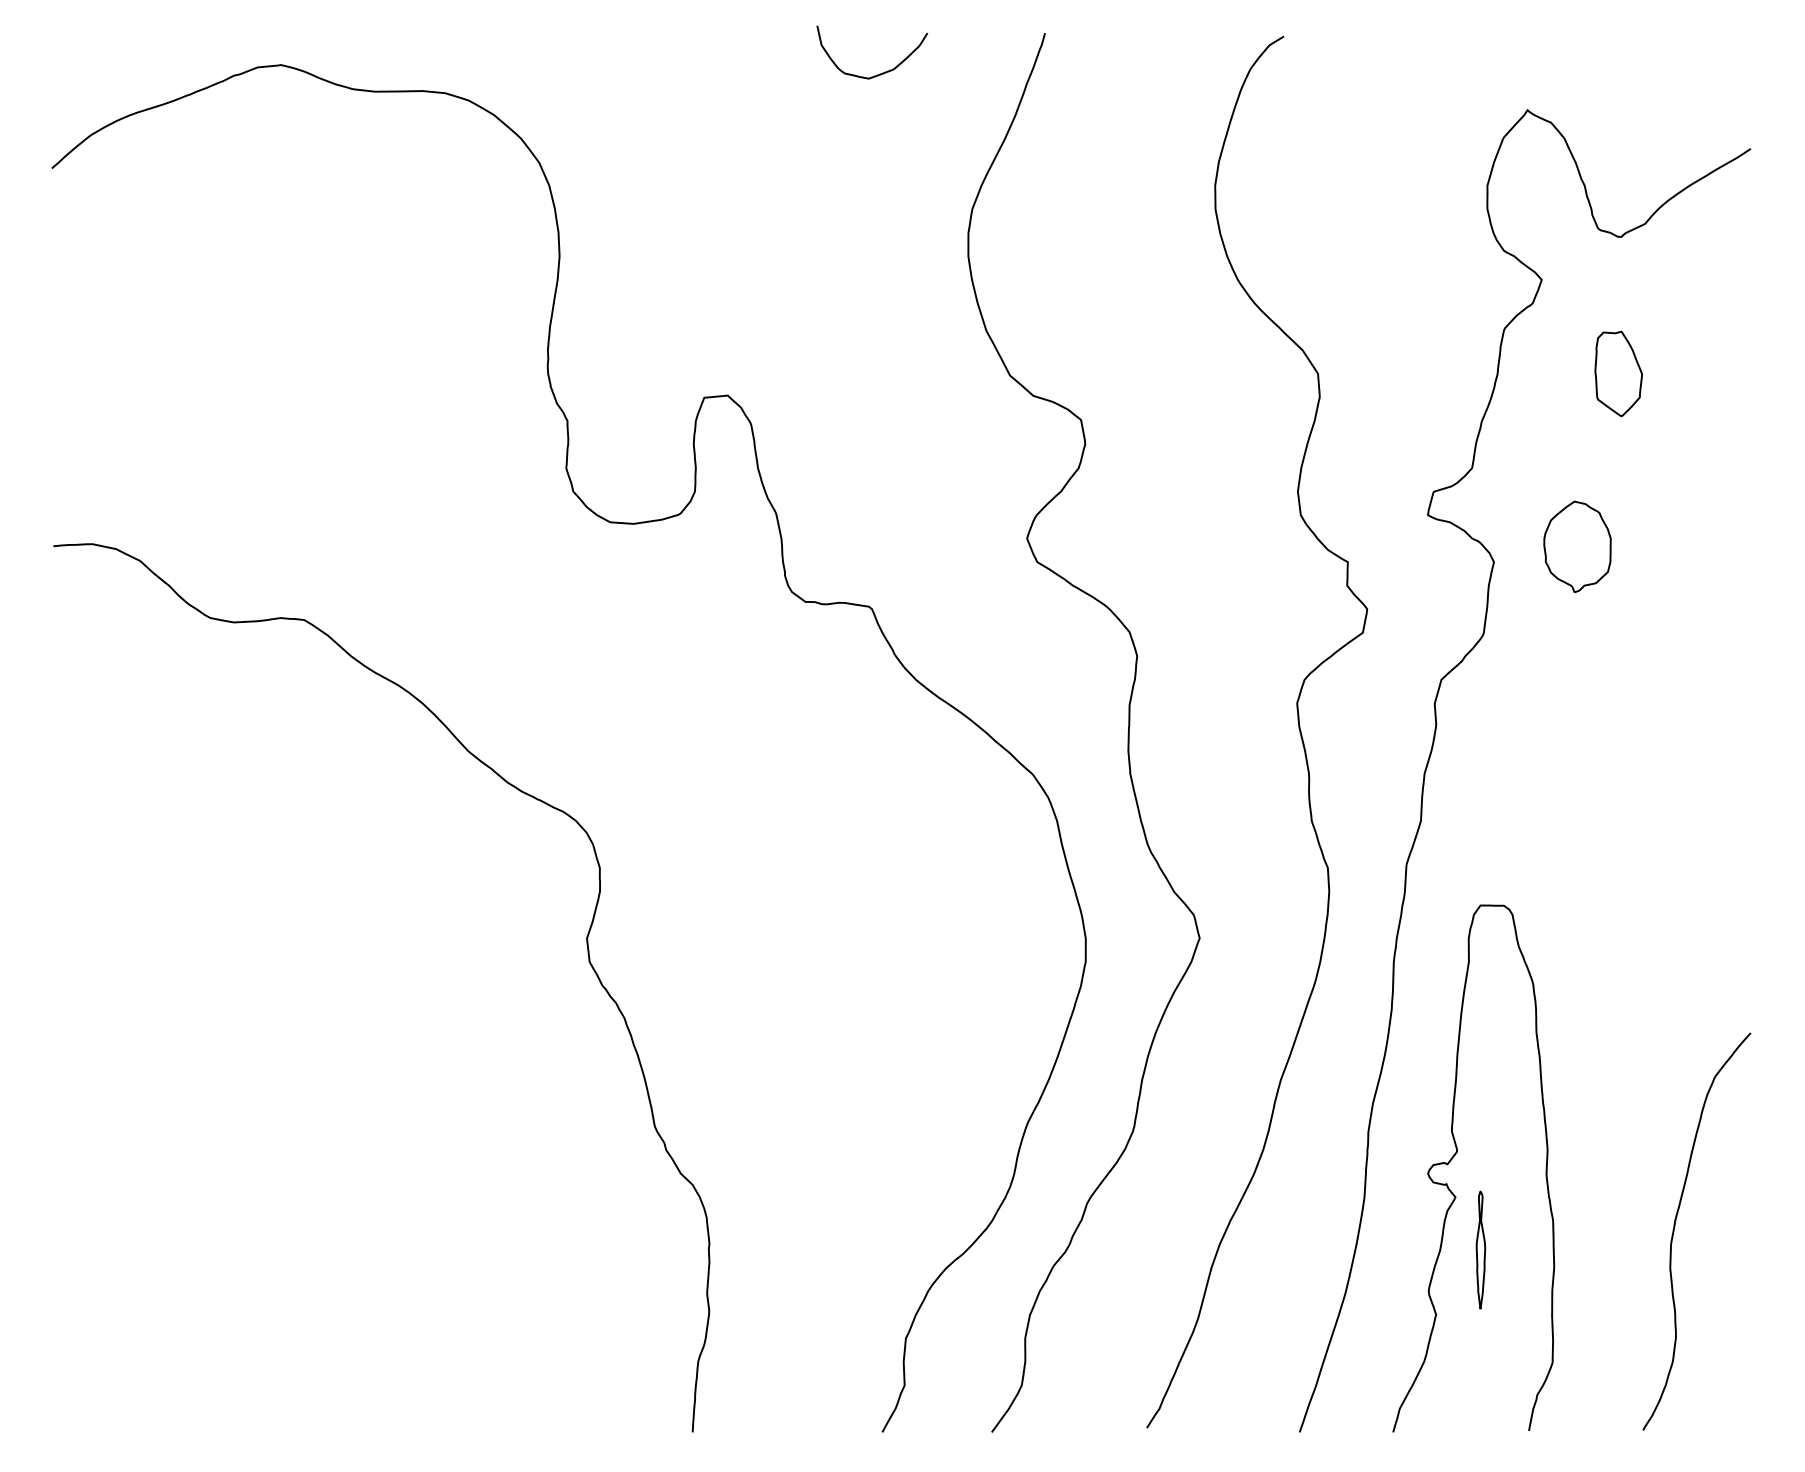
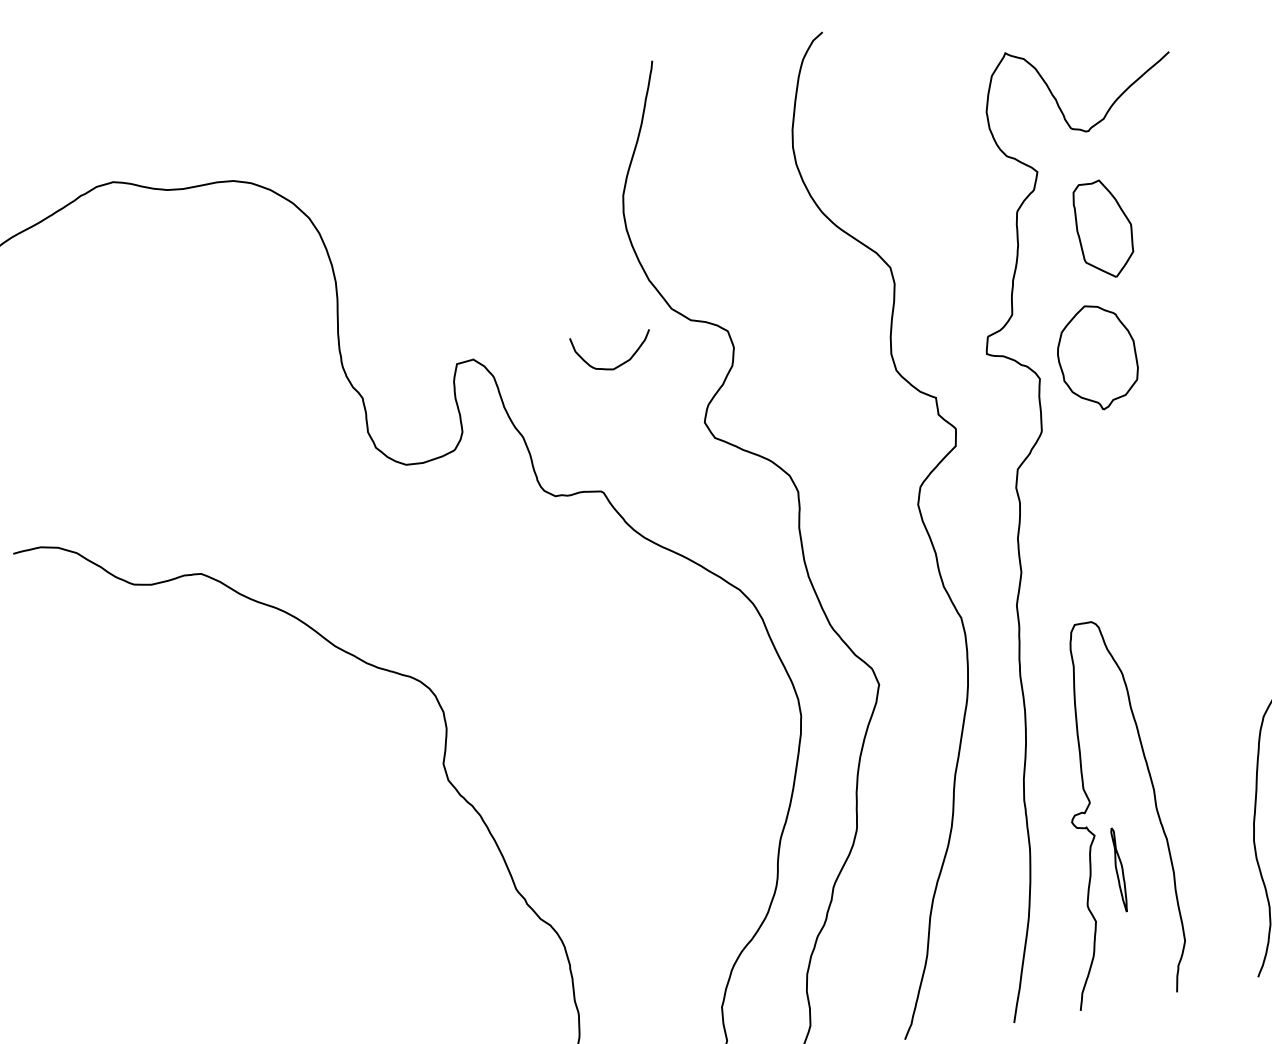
curve: (879, 73) -> (620, 364), moved
part: (1618, 373) -> (1104, 228), size x1.6
part: (1577, 546) -> (1097, 357), size x1.6

